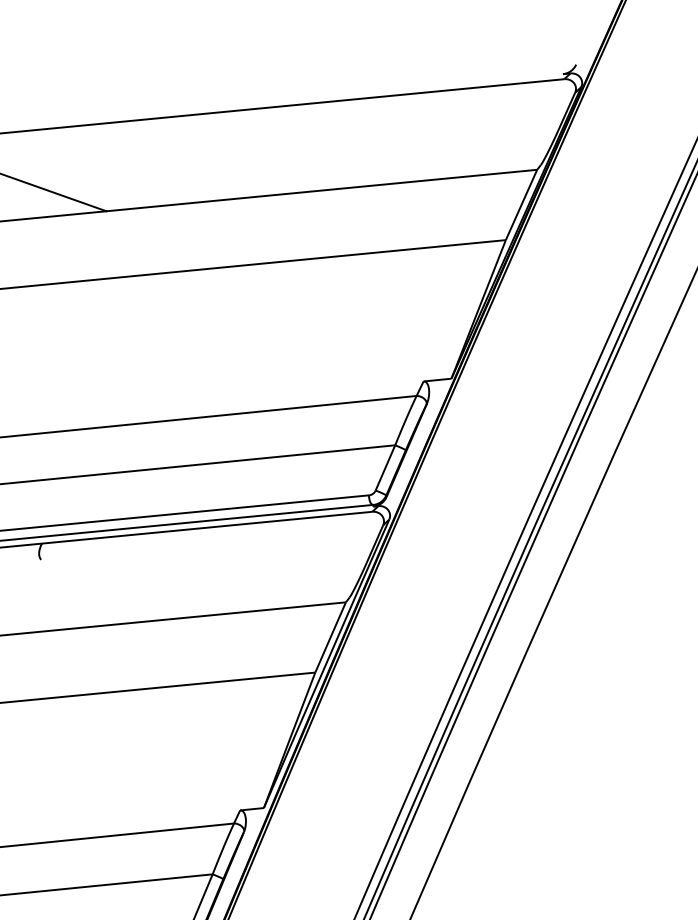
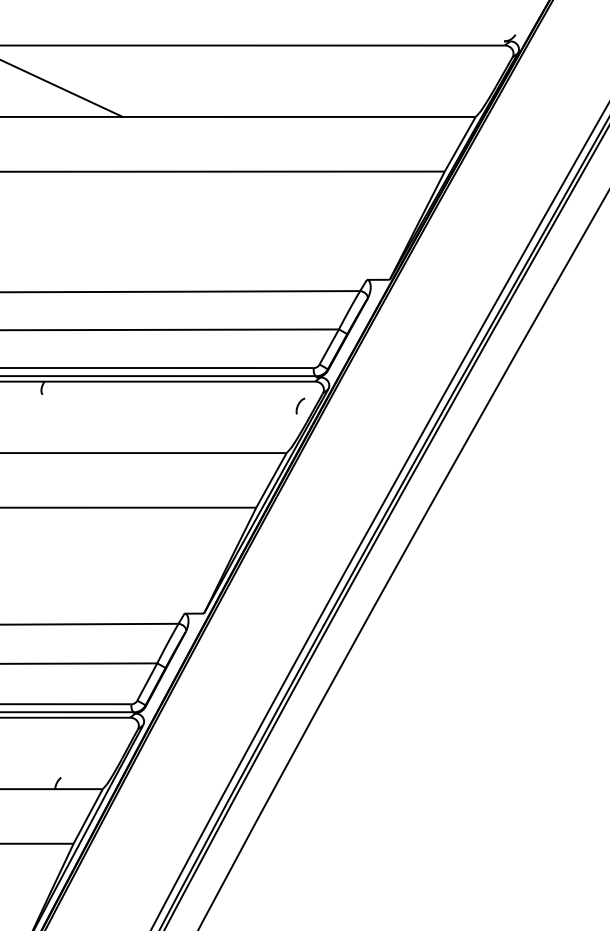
curve: (355, 541) -> (299, 404), added

